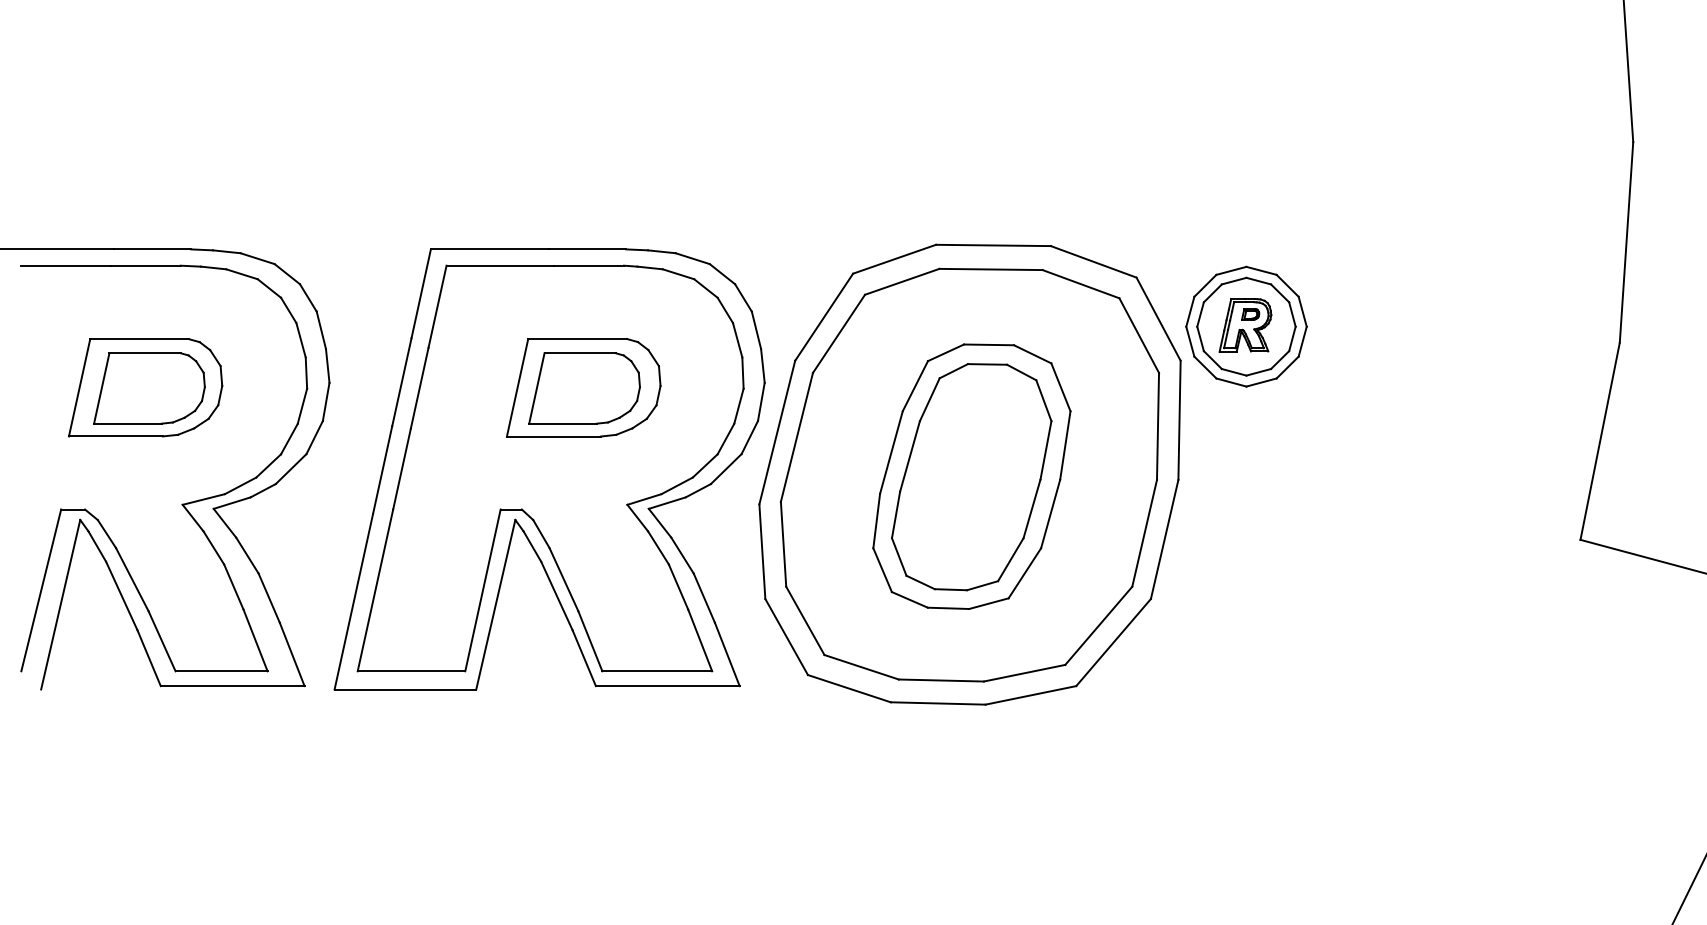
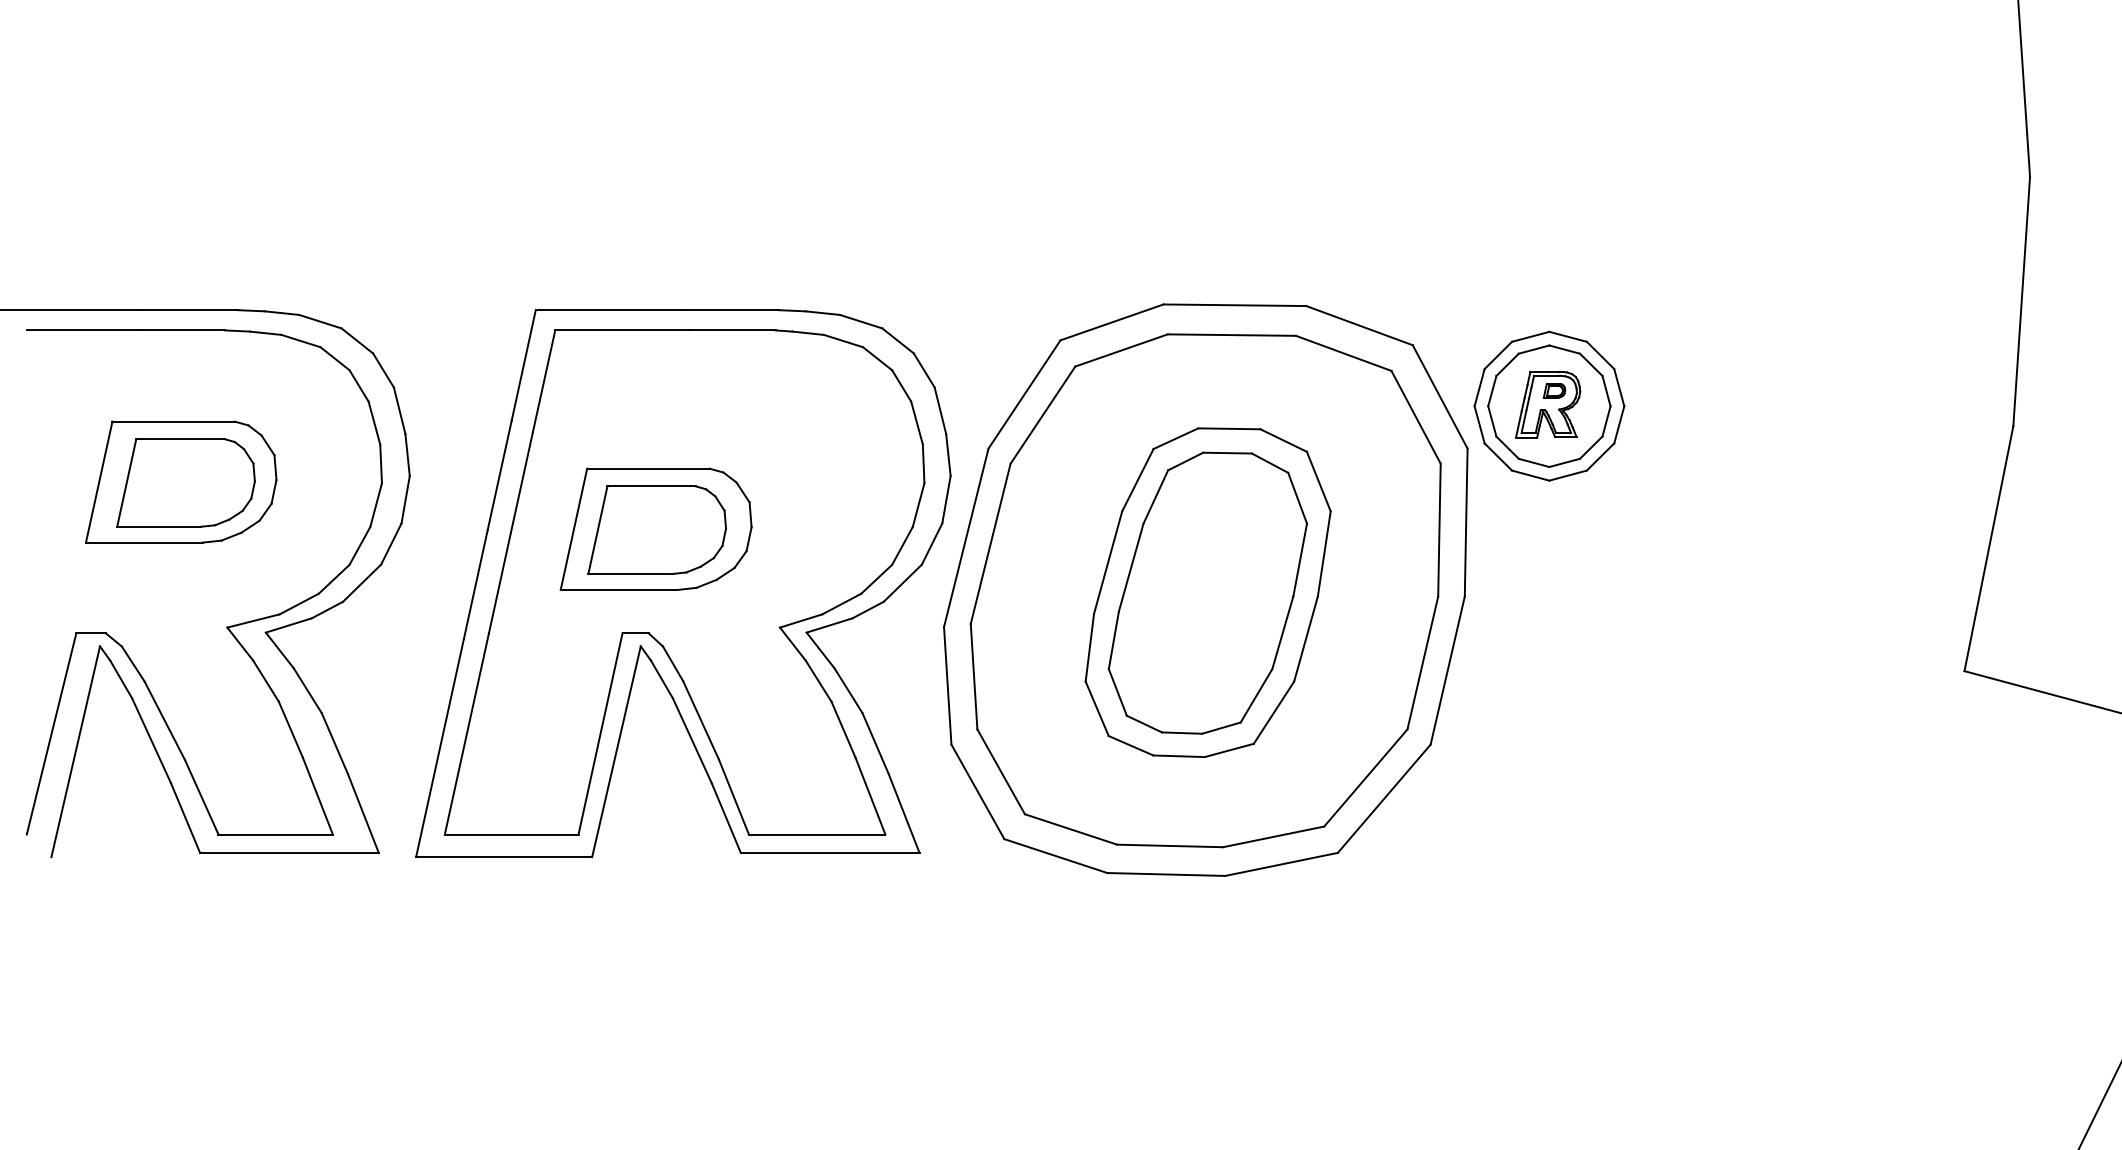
part: (583, 387) -> (655, 529), moved

